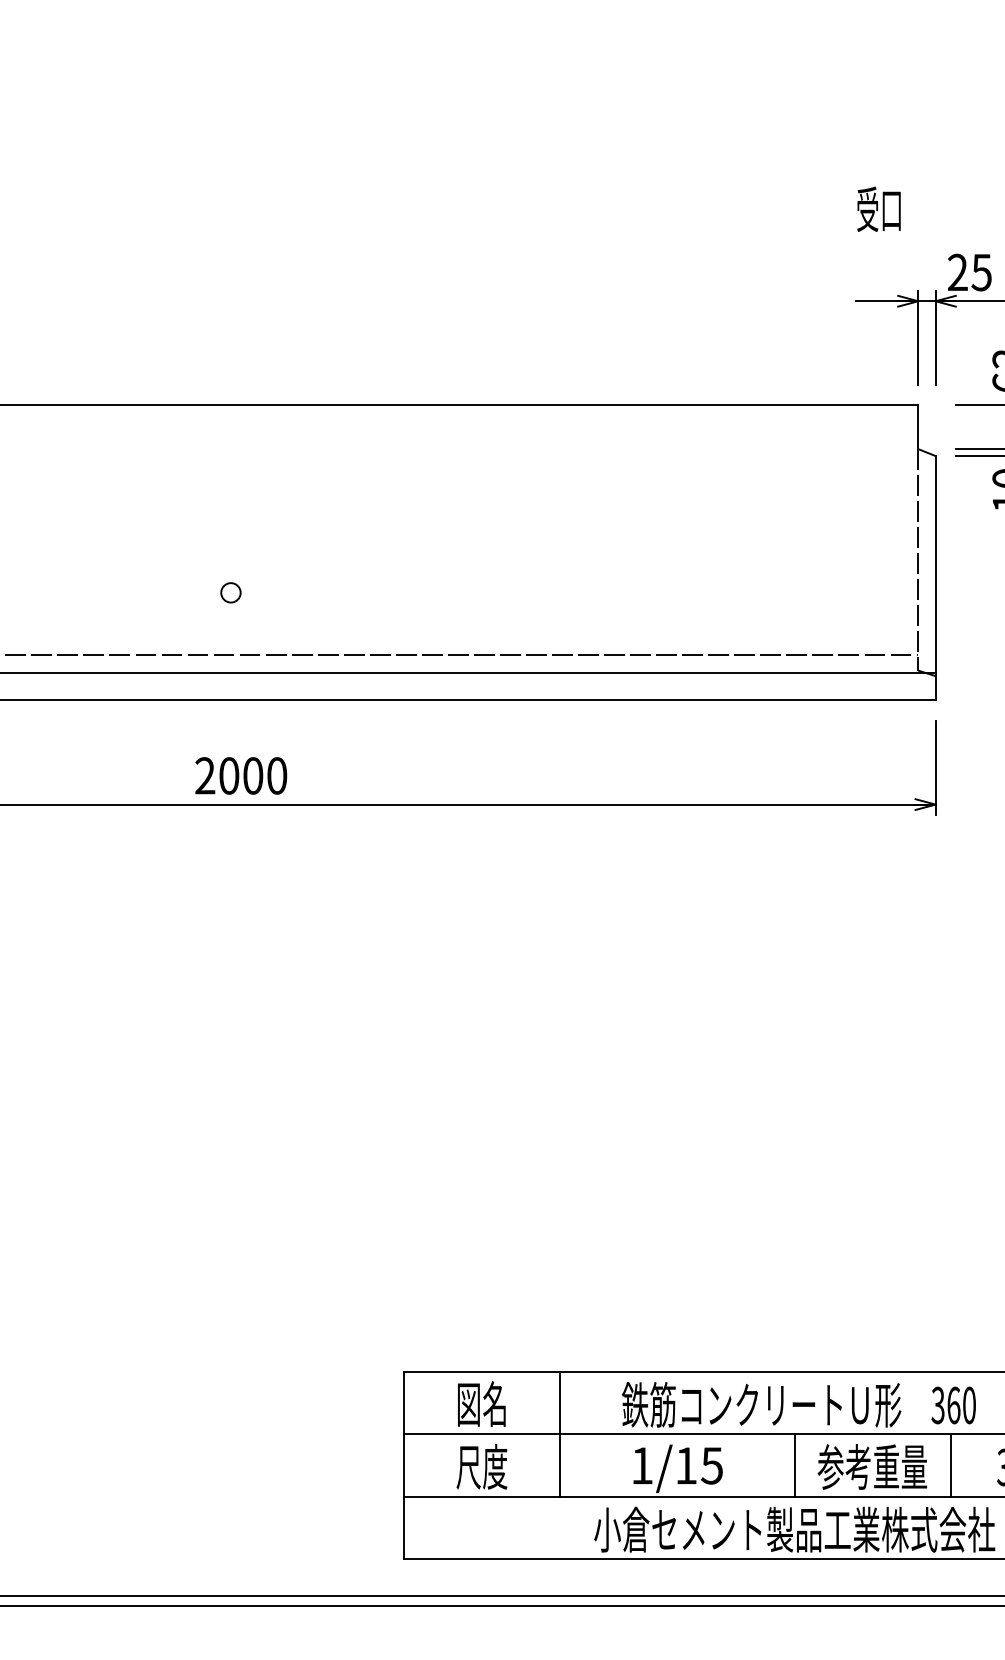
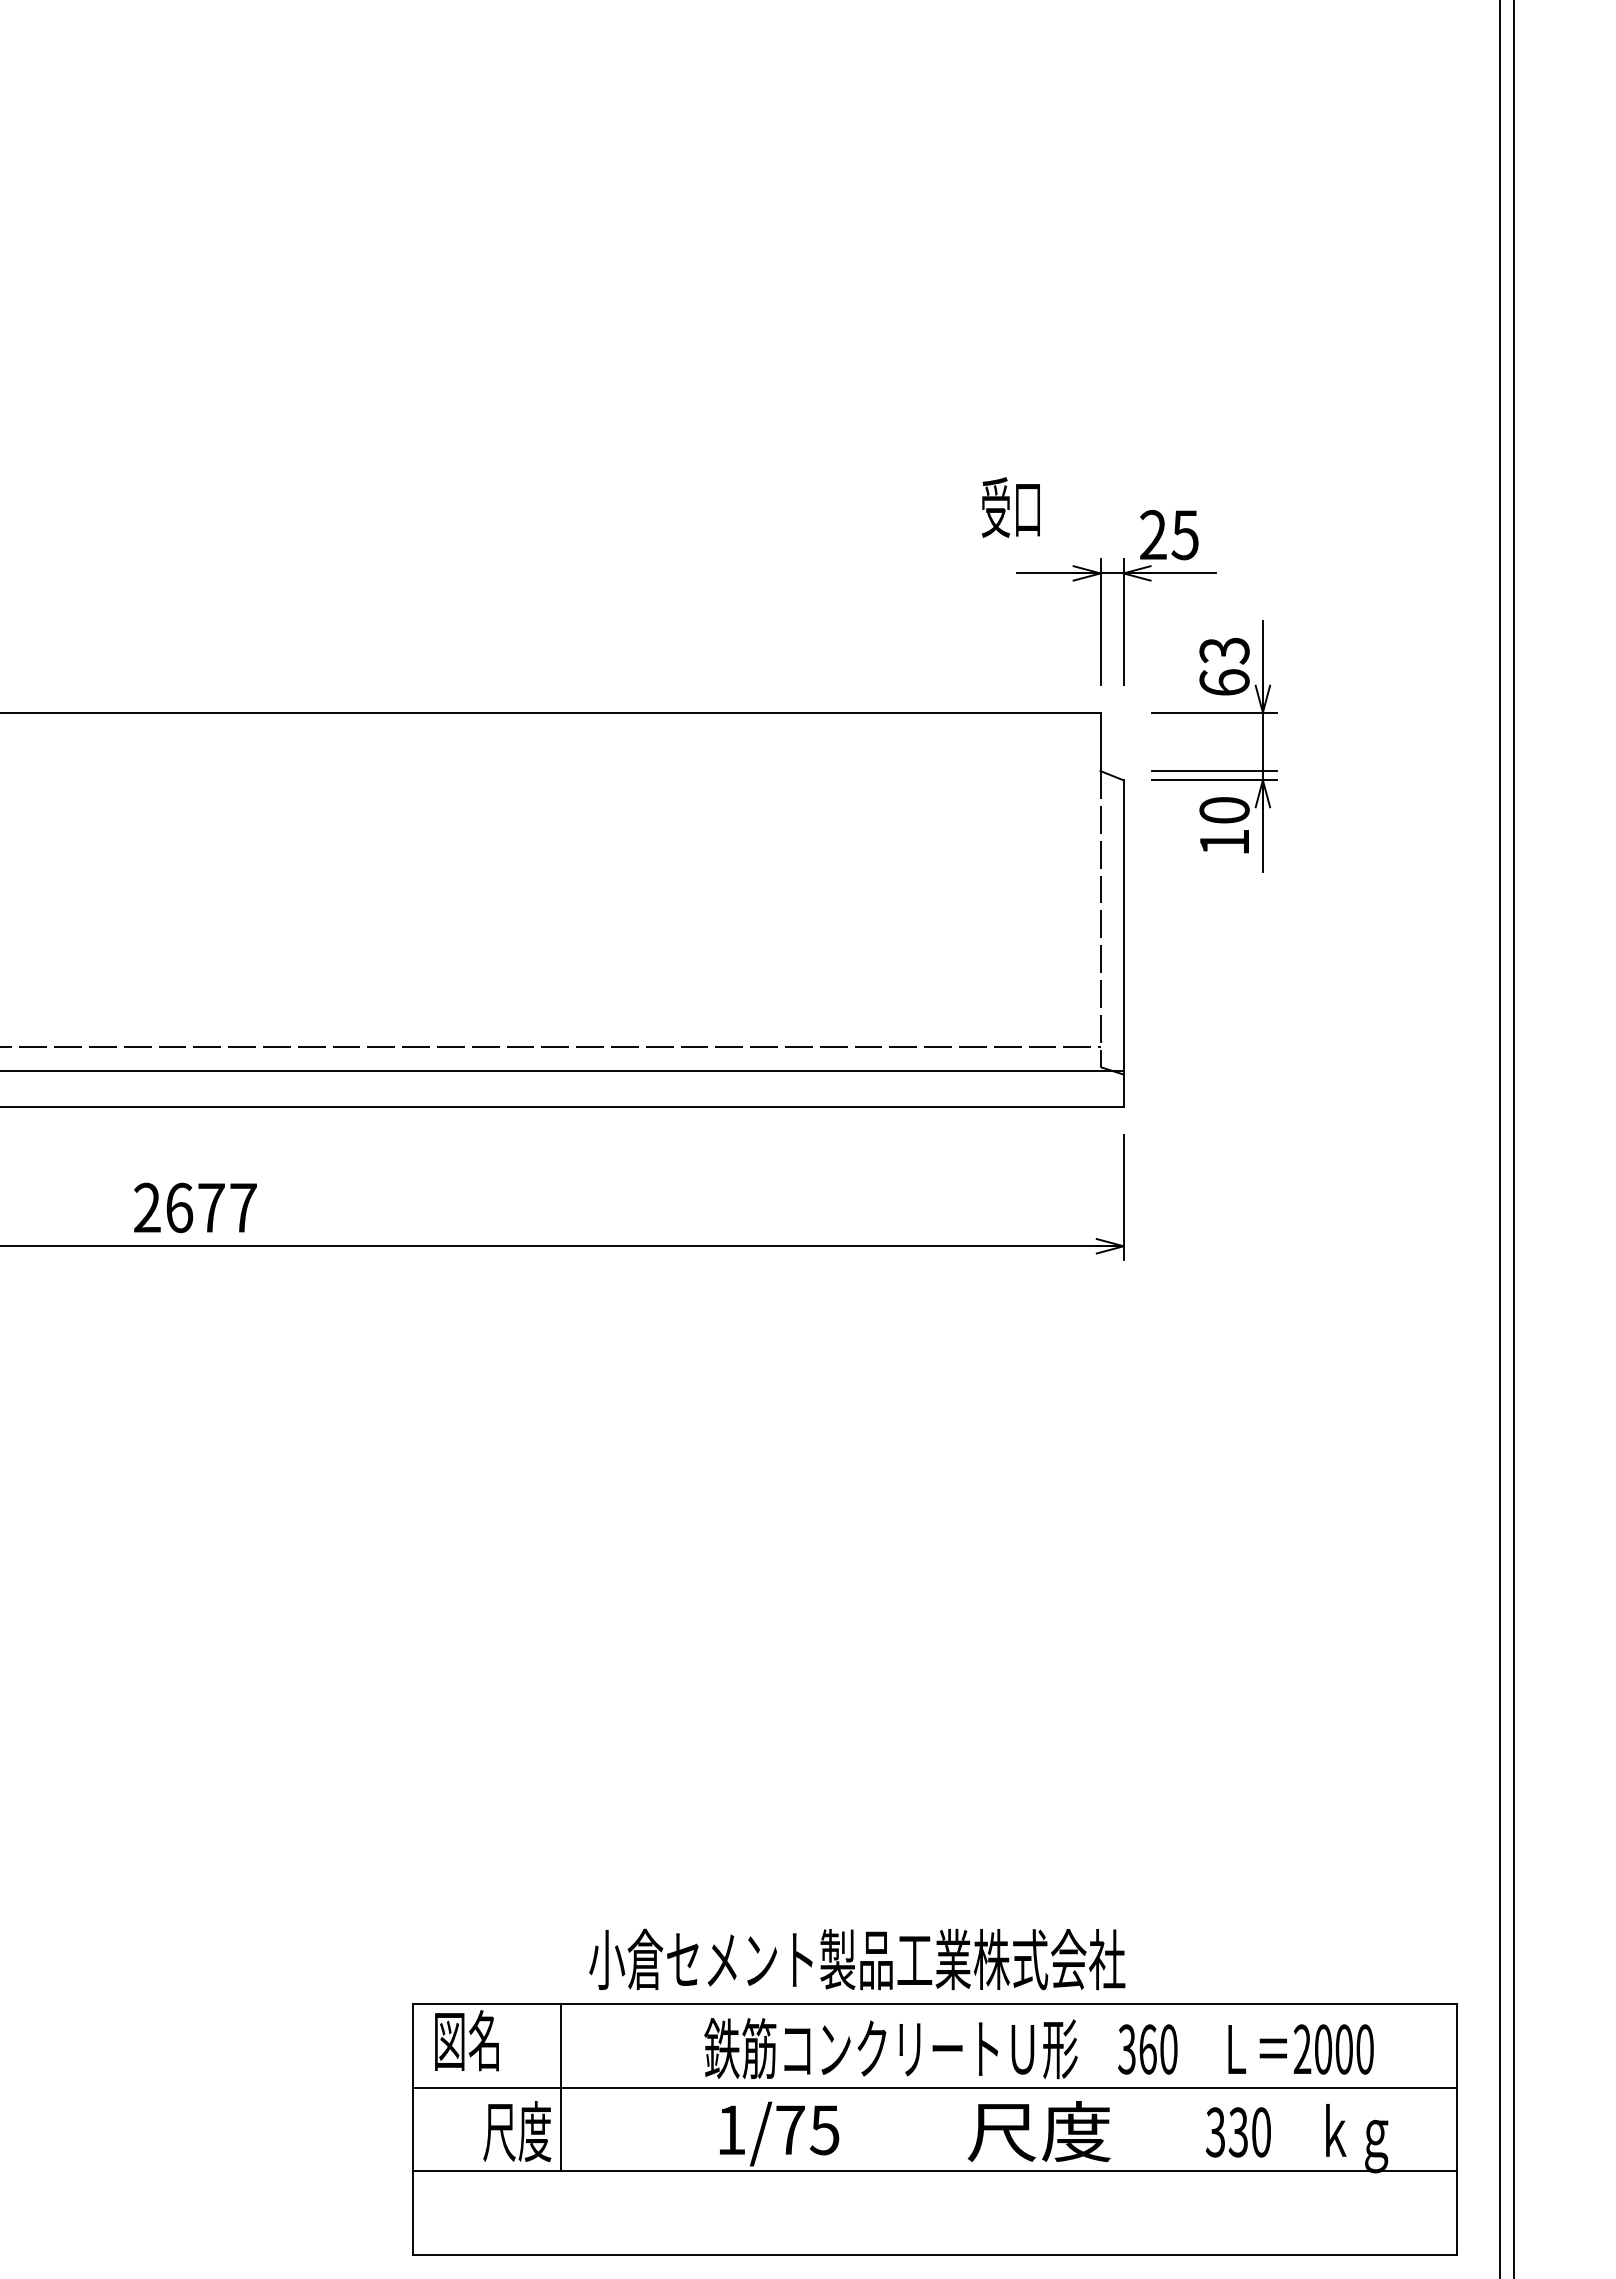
text: (878, 209) -> (1010, 507), moved
circle: (230, 593) -> (181, 963), removed
text: (253, 775) -> (211, 1207), 2000 -> 2677
text: (481, 1404) -> (466, 2040), moved
line: (559, 1433) -> (560, 2087), moved
text: (686, 1465) -> (790, 2129), 1/15 -> 1/75
line: (794, 1465) -> (935, 2129), removed
line: (950, 1465) -> (1143, 2129), removed
text: (872, 1466) -> (1039, 2131), 参考重量 -> 尺度
text: (794, 1529) -> (857, 1959), moved

